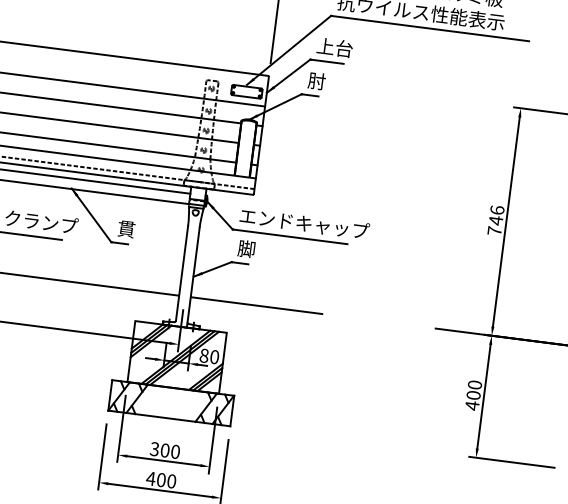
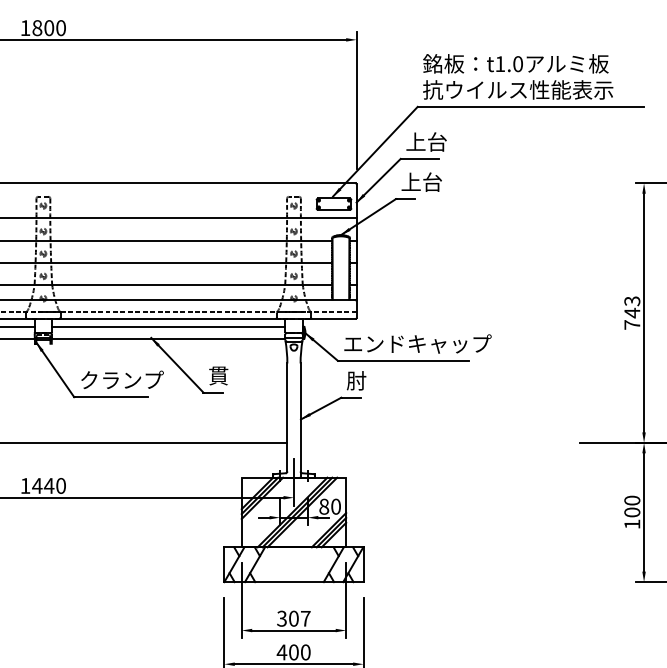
text: (326, 81) -> (421, 181), 肘 -> 上台
text: (497, 210) -> (632, 301), 746 -> 743
text: (246, 248) -> (356, 380), 脚 -> 肘
line: (256, 305) -> (375, 442), removed
text: (472, 405) -> (632, 524), 400 -> 100
text: (175, 451) -> (305, 618), 300 -> 307

